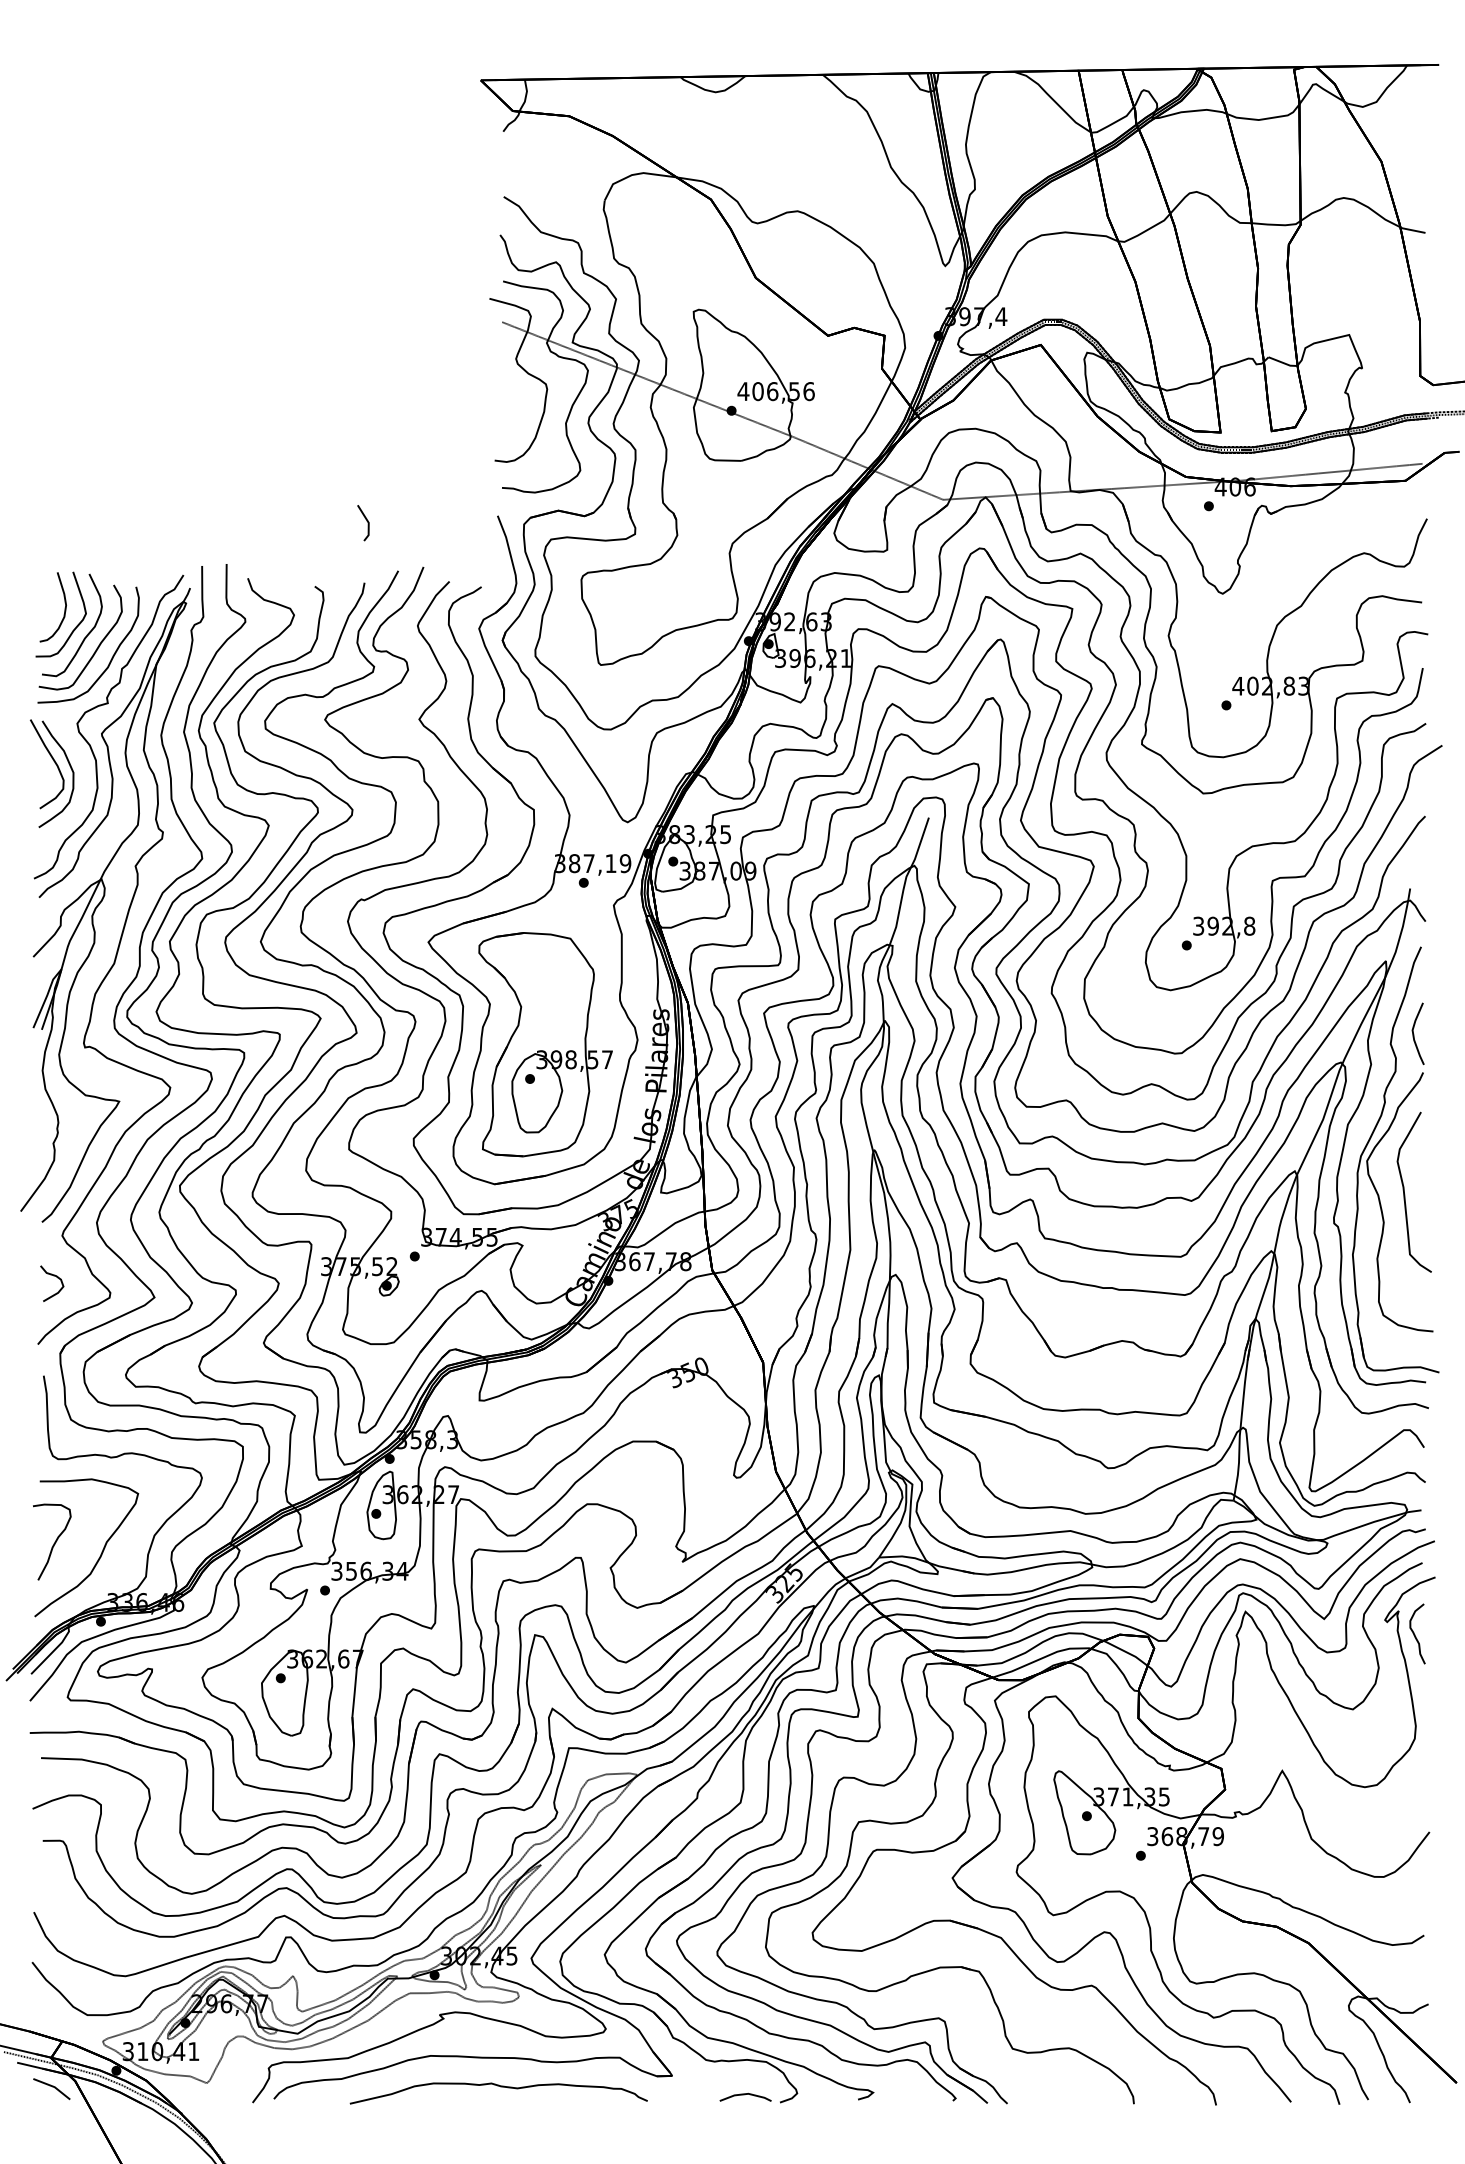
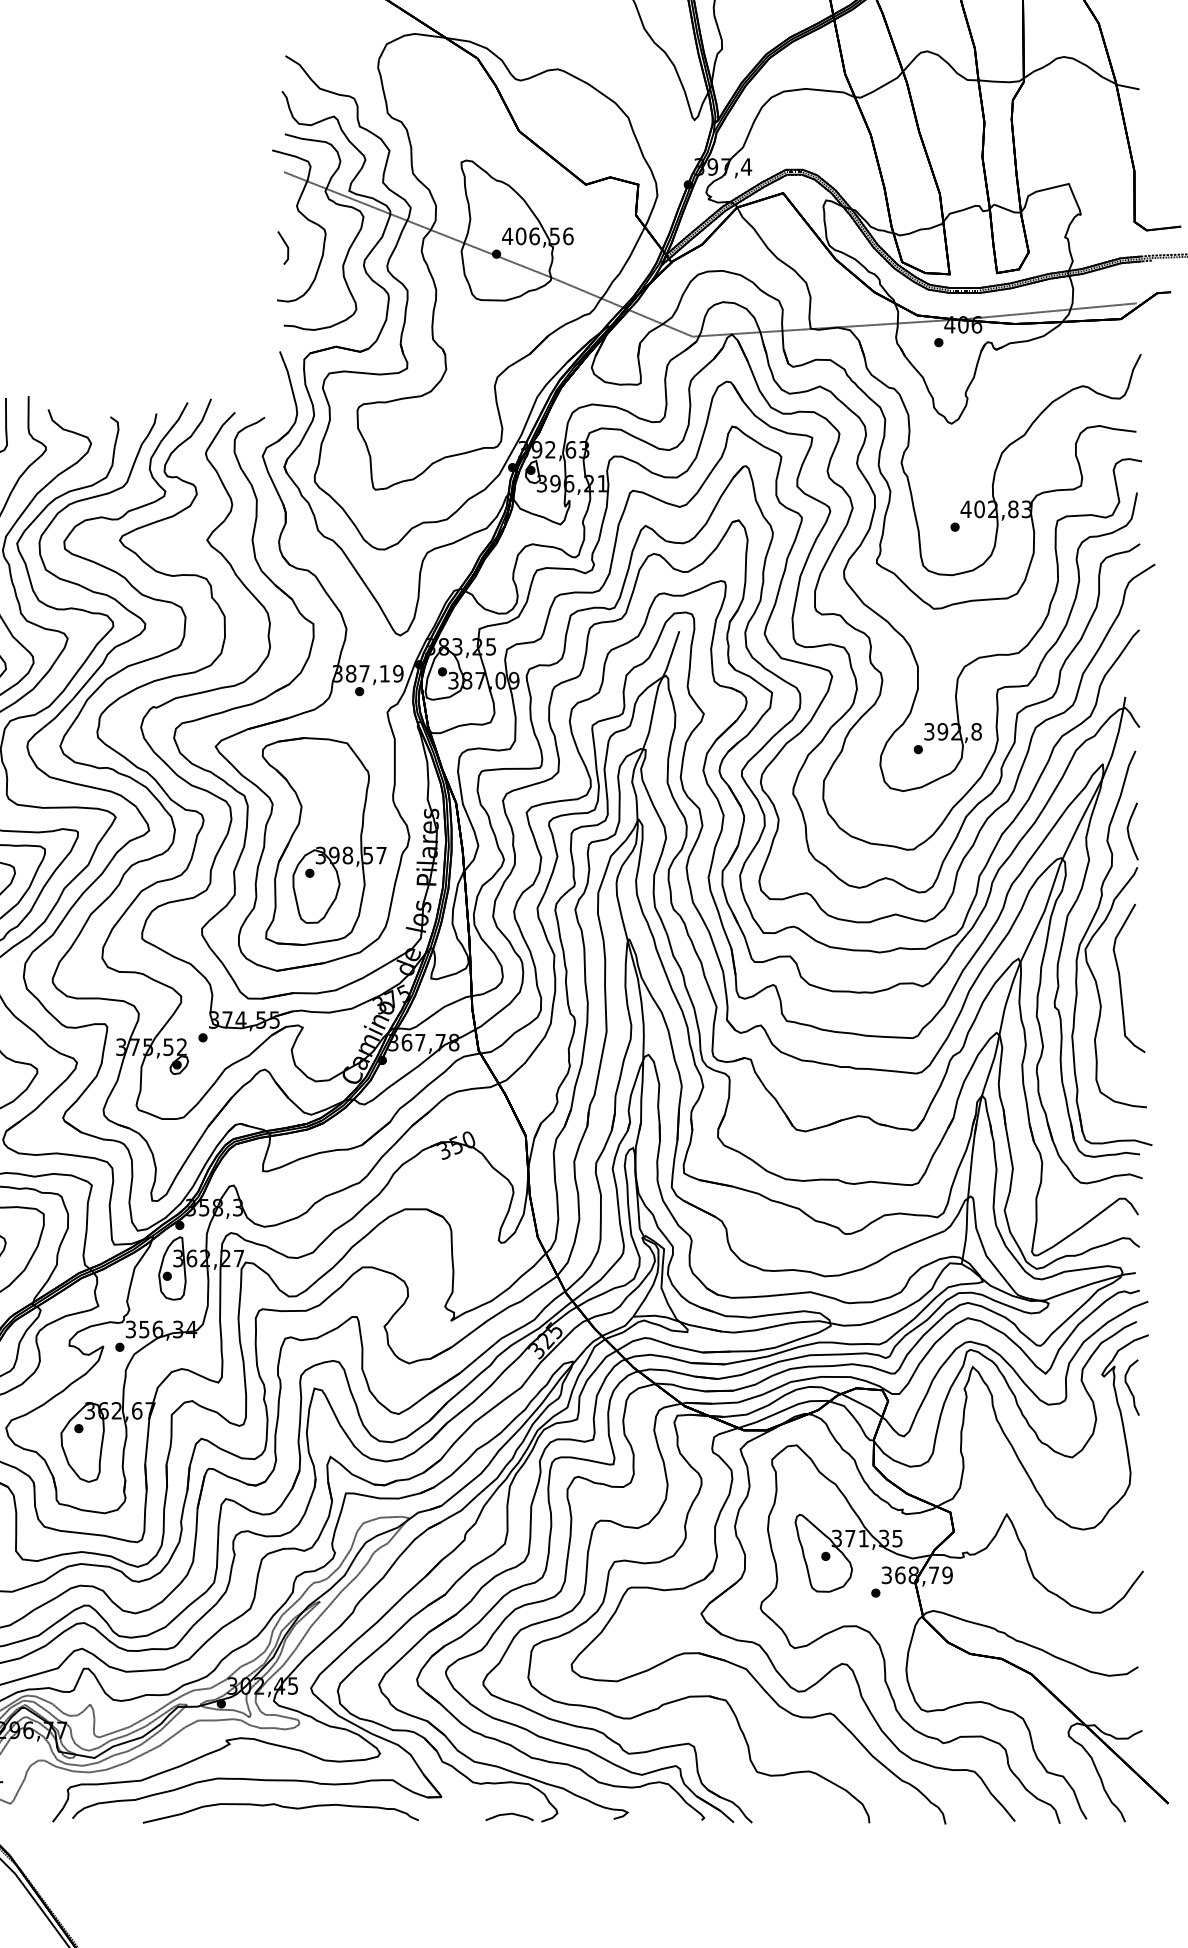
line: (366, 521) -> (286, 246), moved

